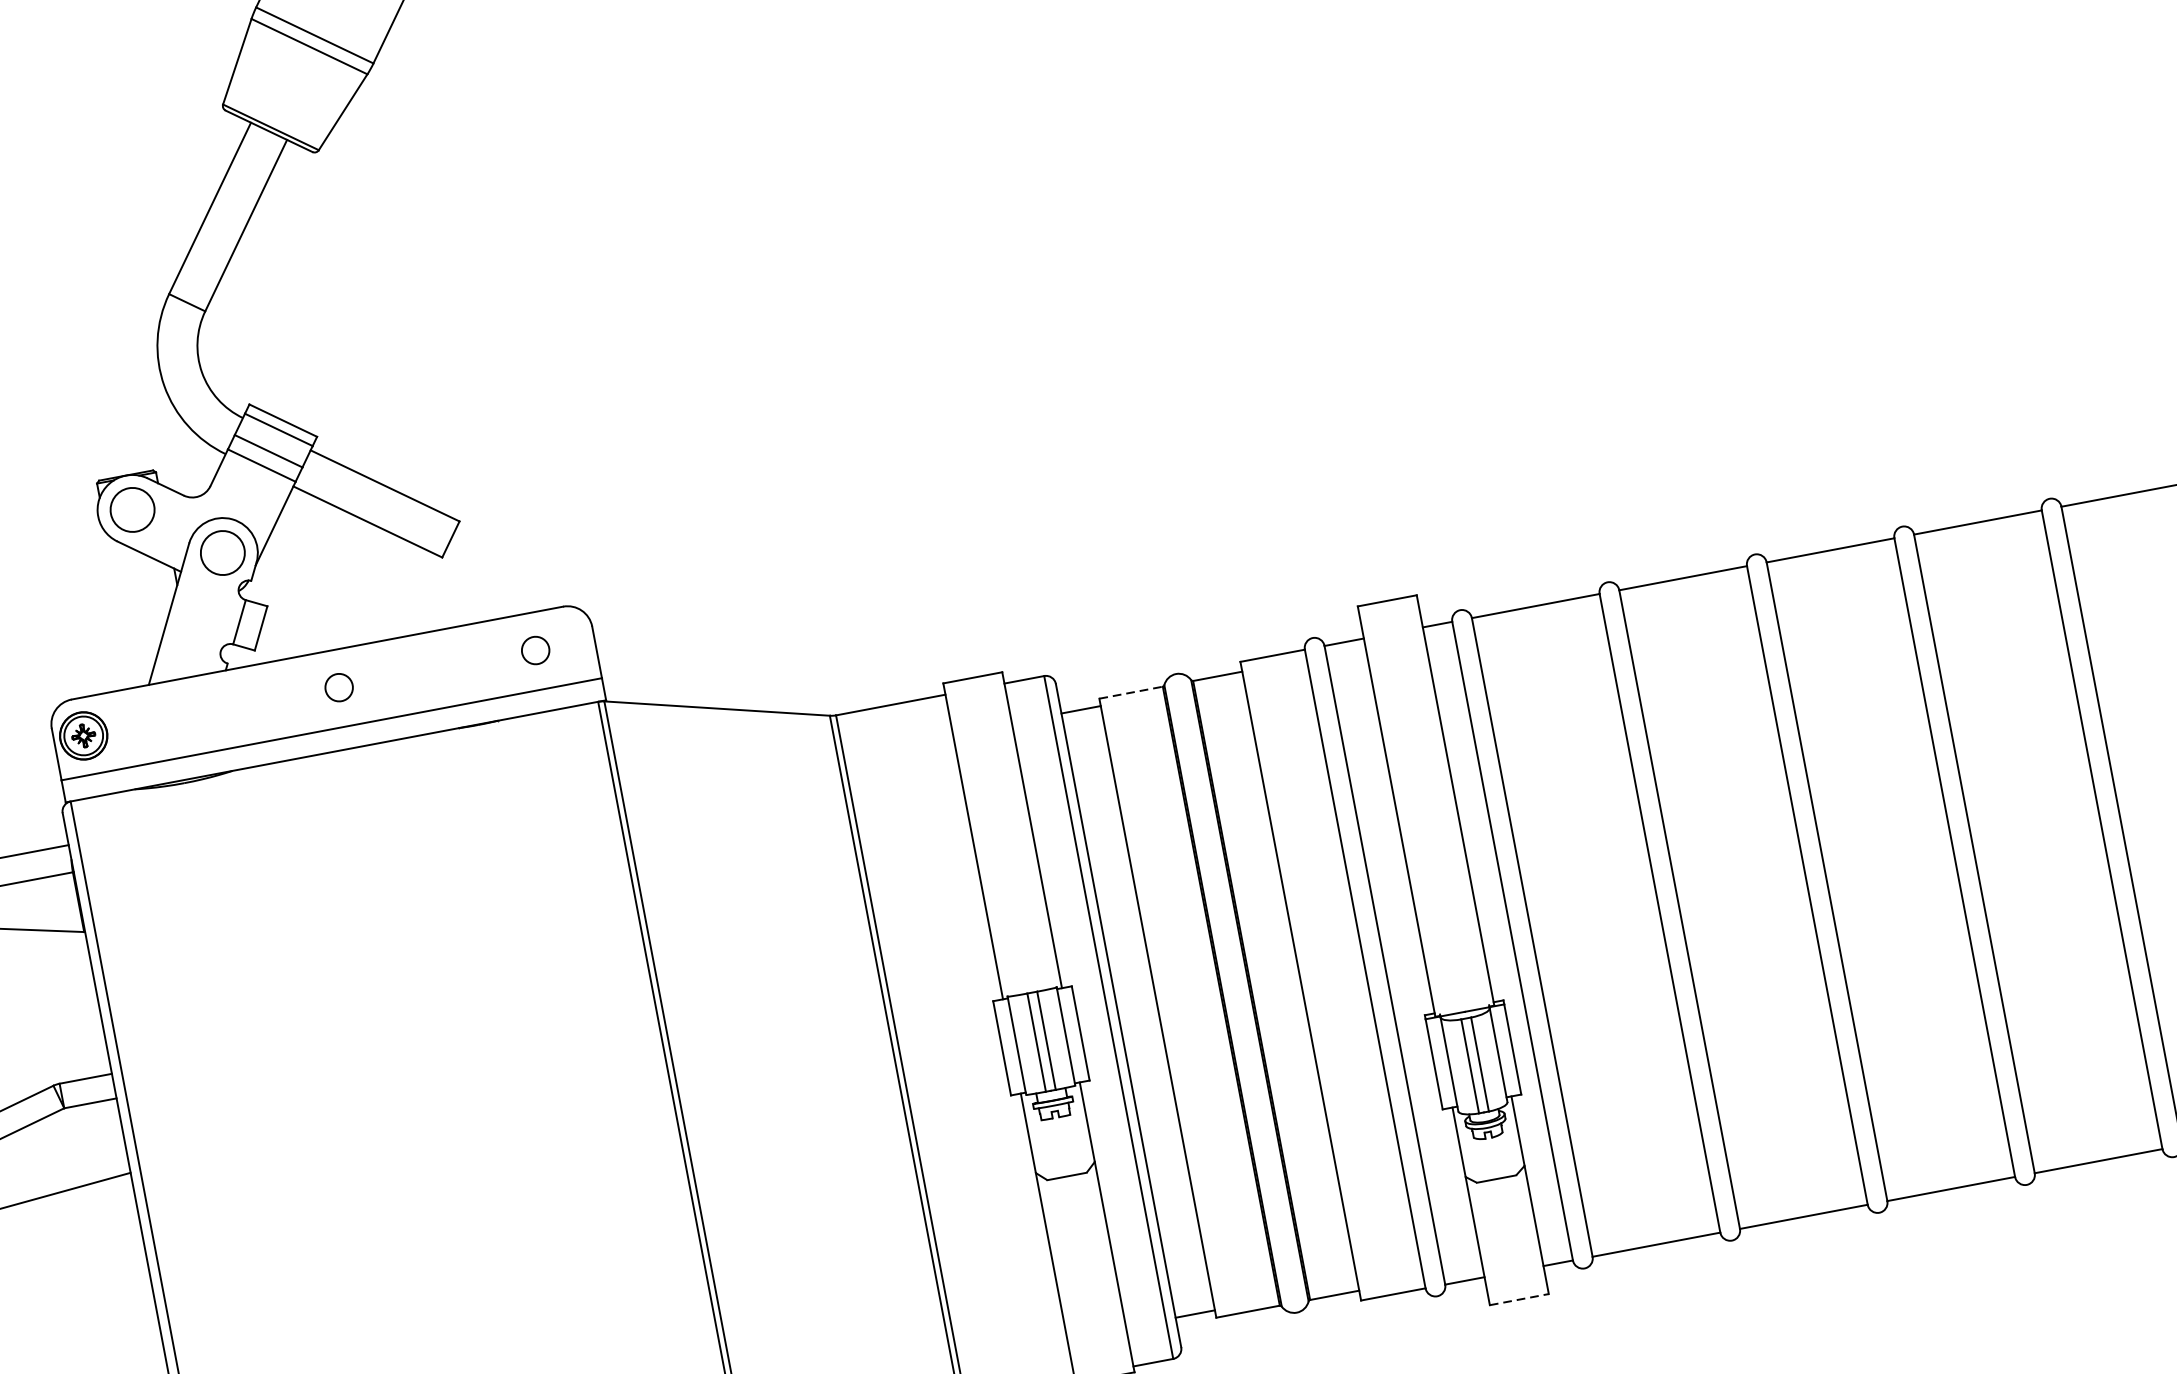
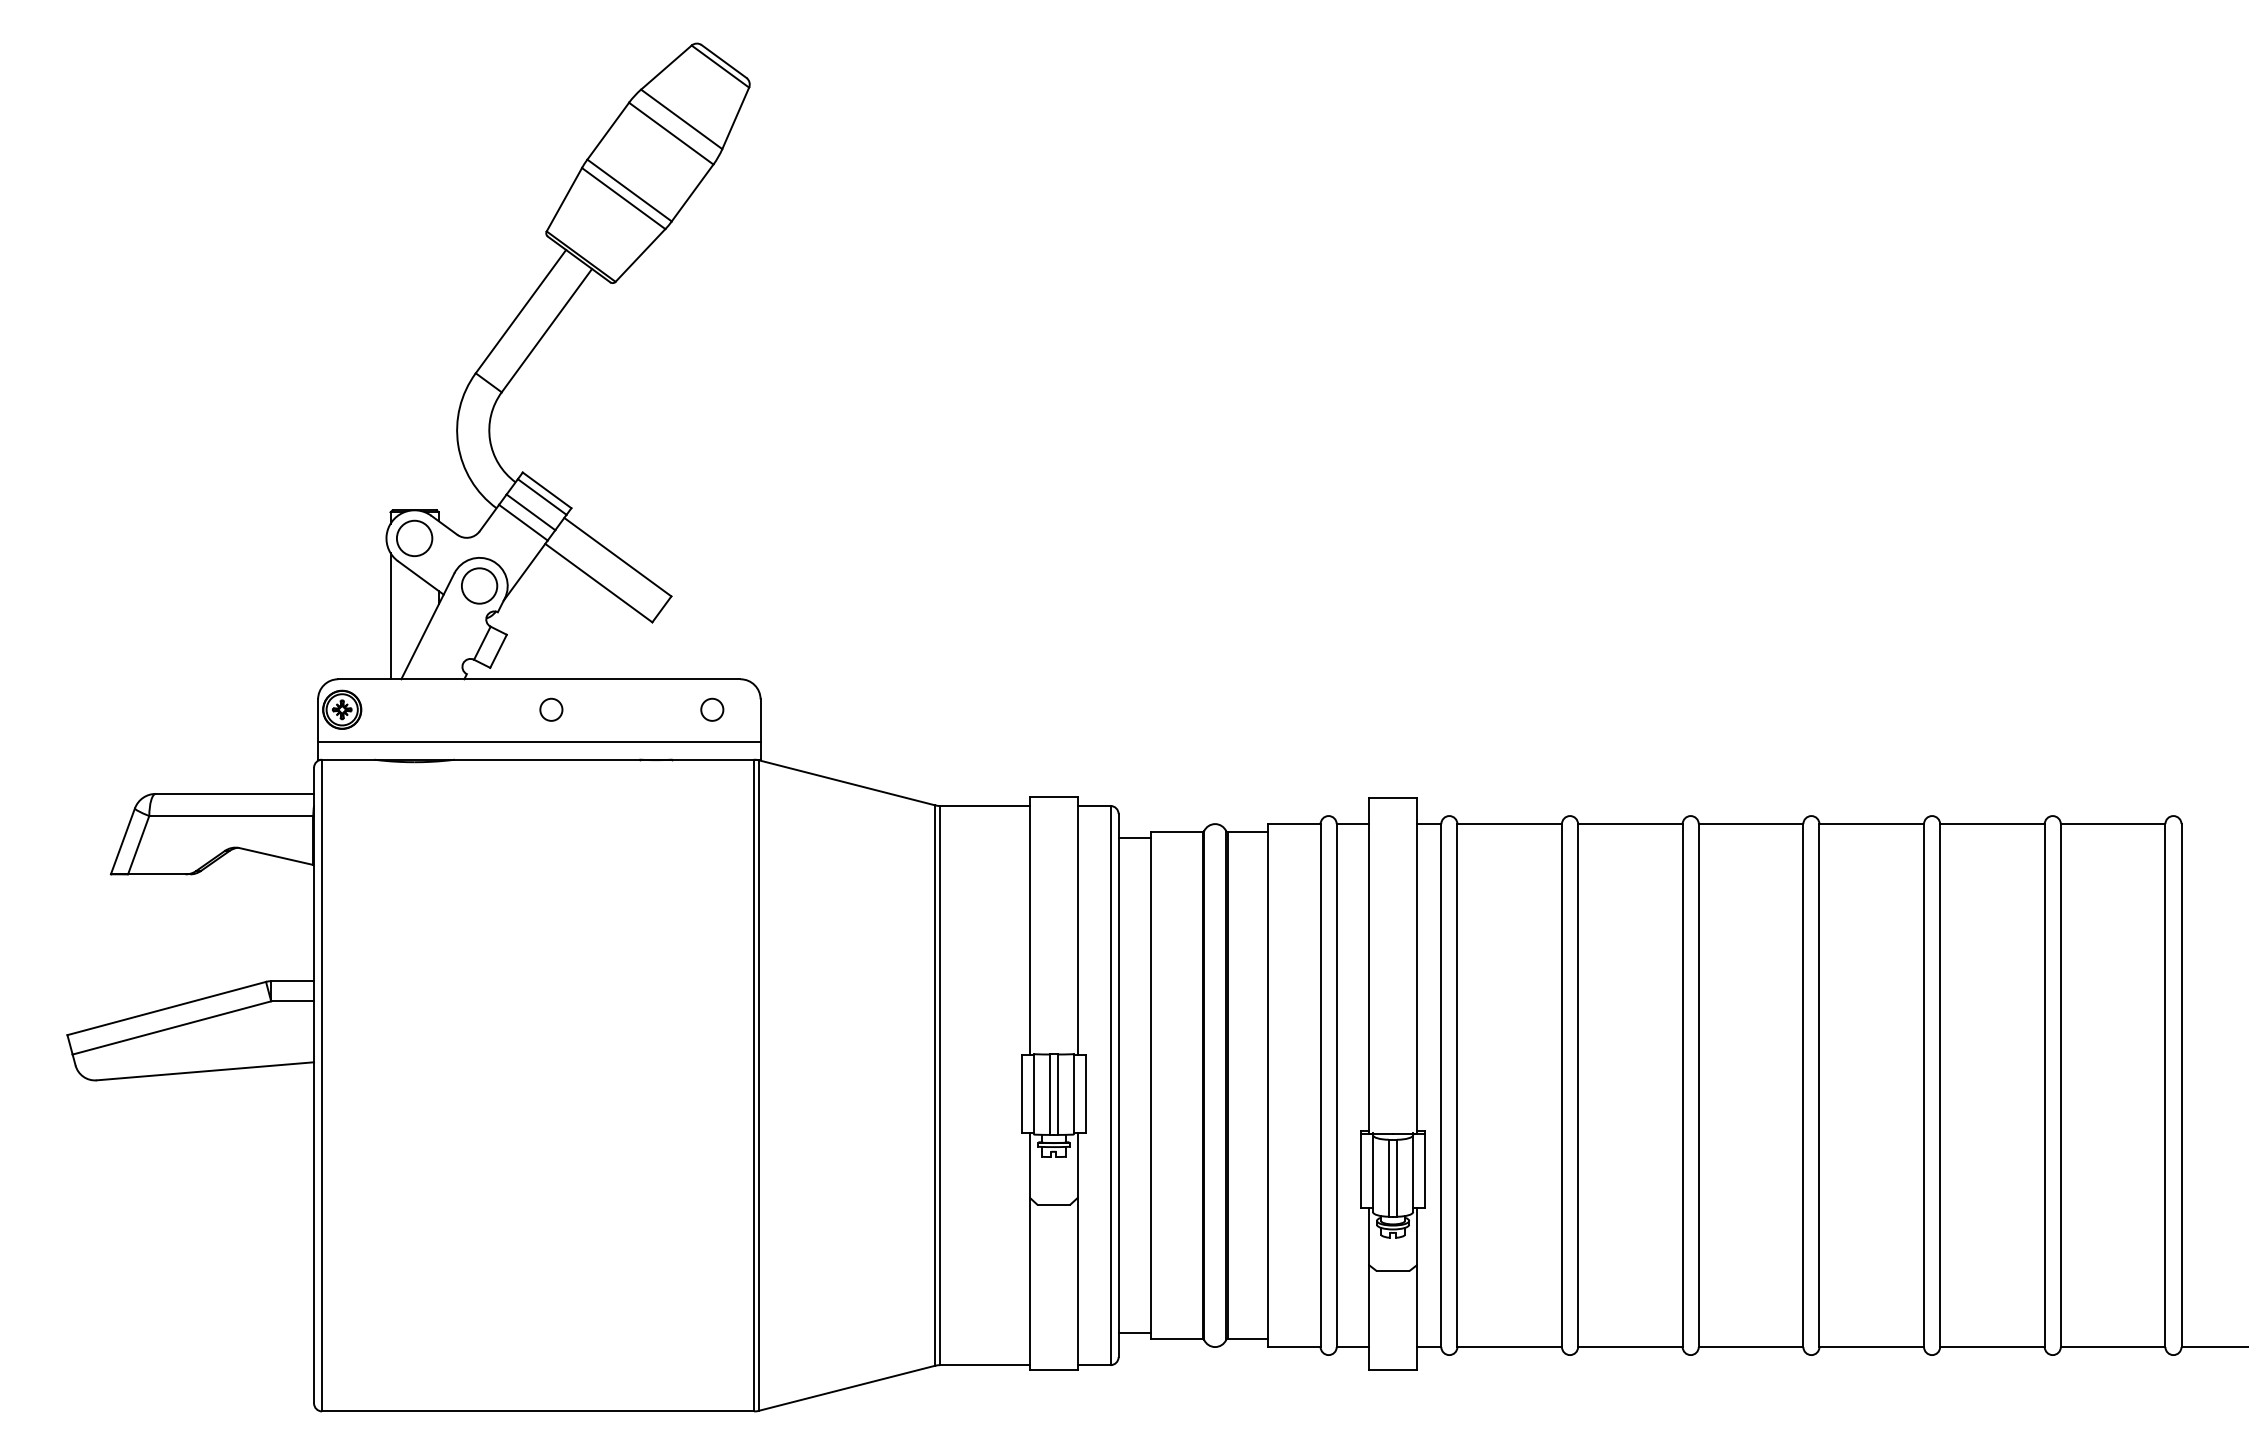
line: (120, 609) -> (390, 615), added
line: (1130, 693) -> (1176, 832), dashed -> solid
line: (1519, 1298) -> (1393, 1369), dashed -> solid

